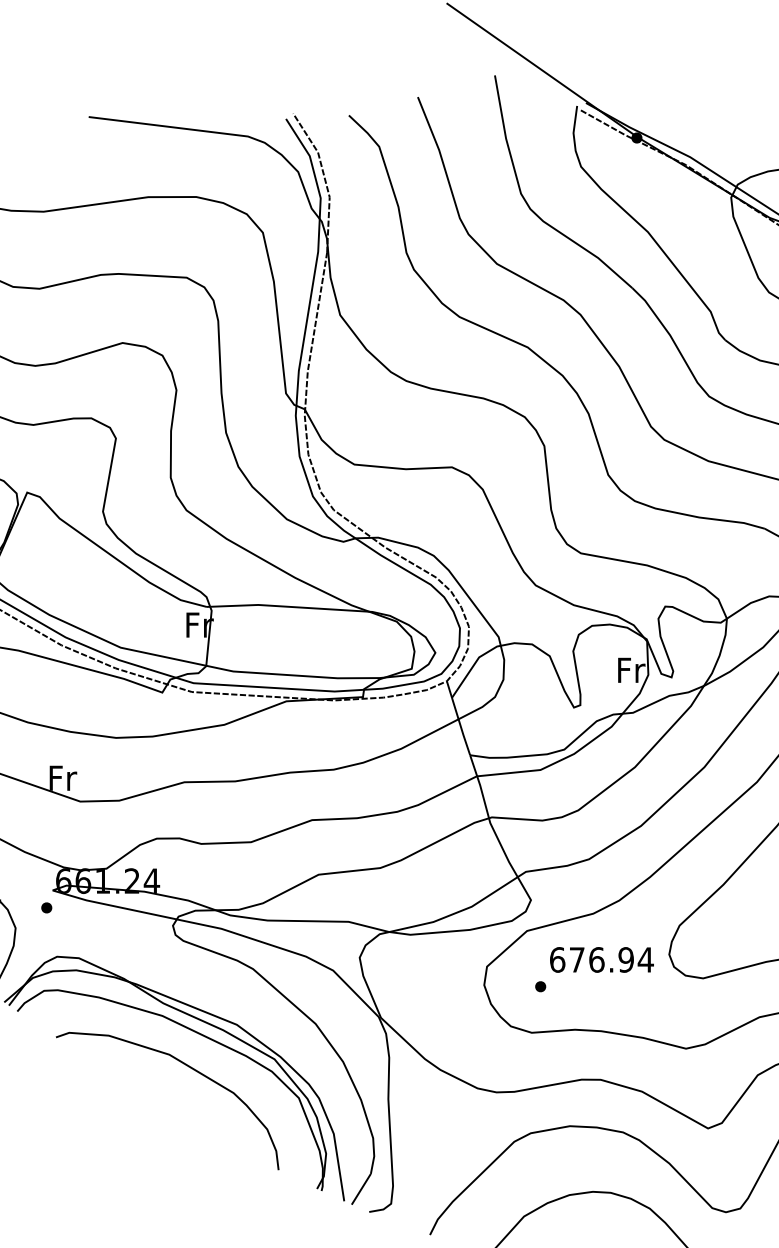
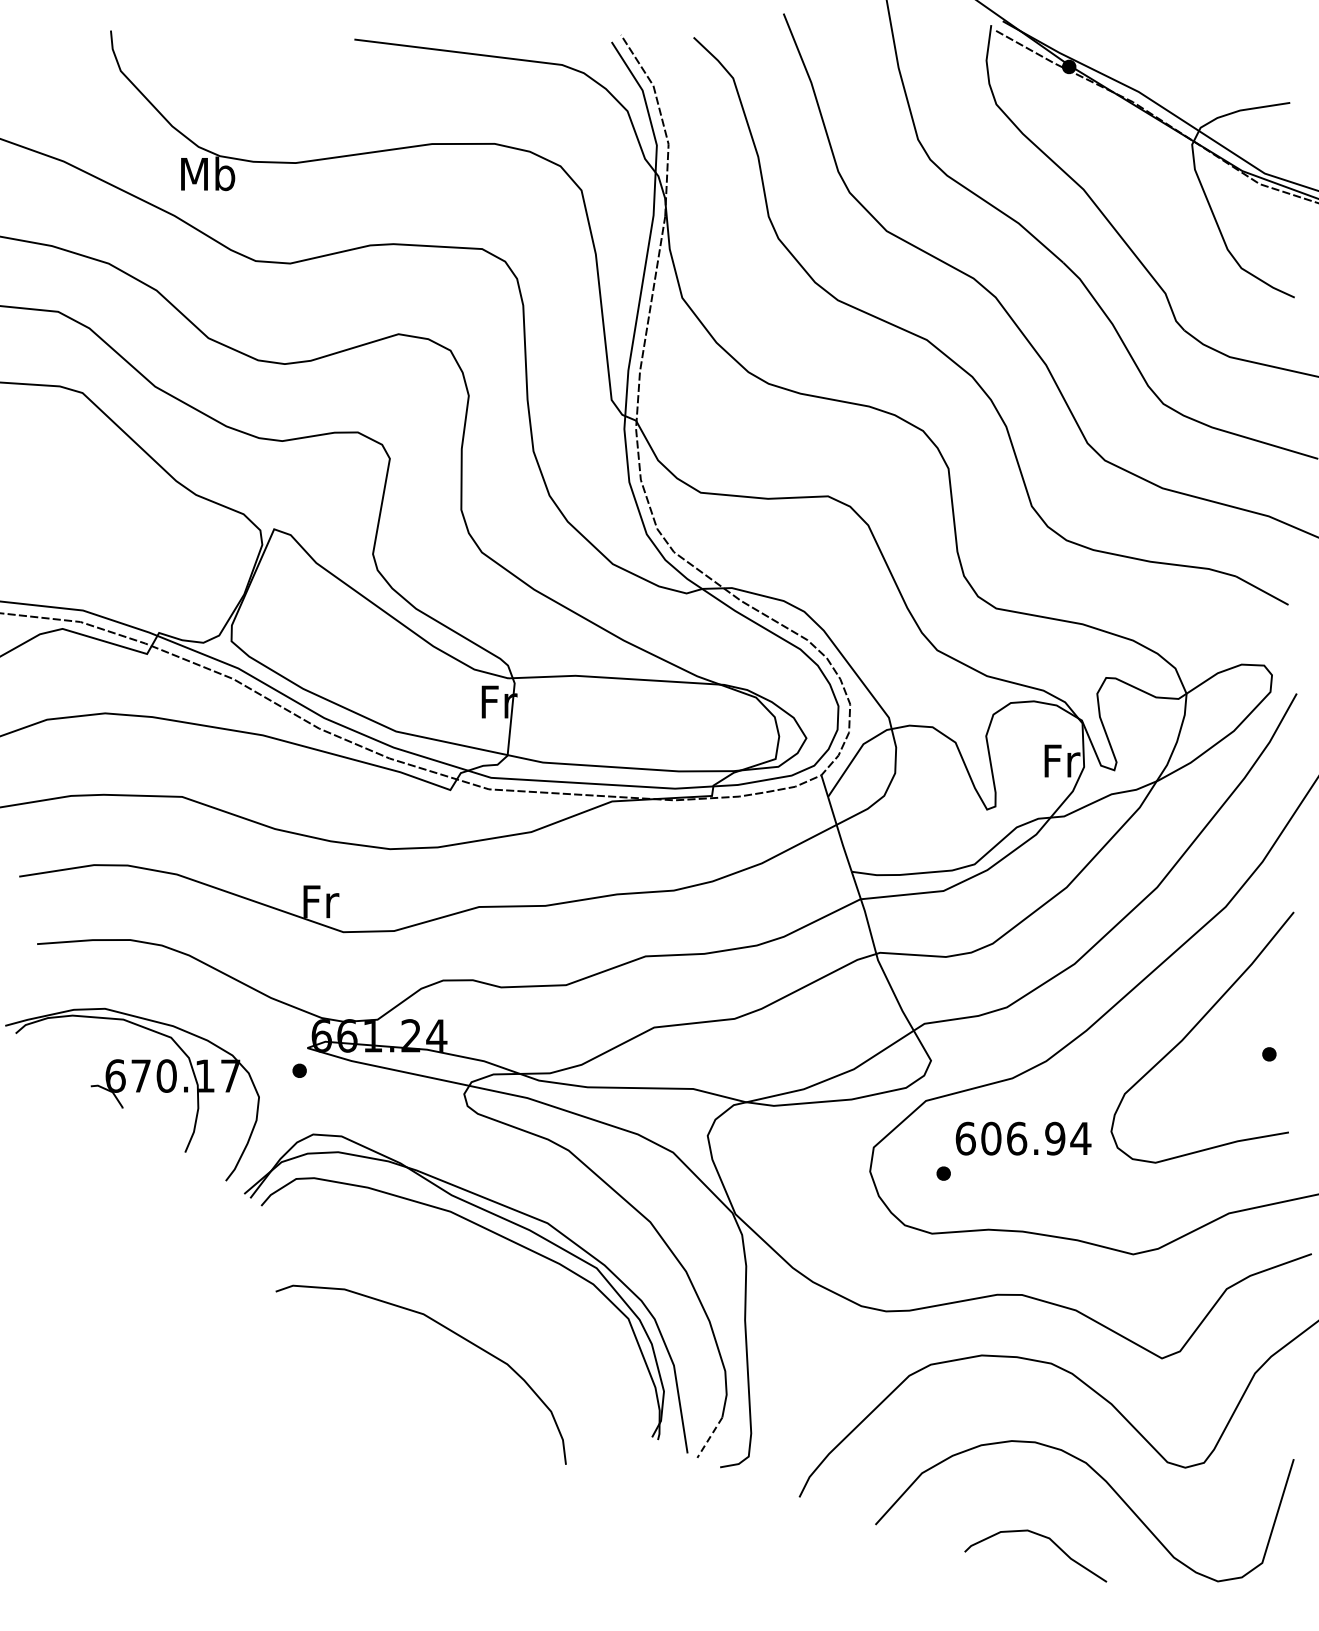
text: (577, 959) -> (991, 1138), 676.94 -> 606.94
curve: (188, 1067) -> (448, 1330), moved
line: (361, 1189) -> (709, 1437), solid -> dashed

